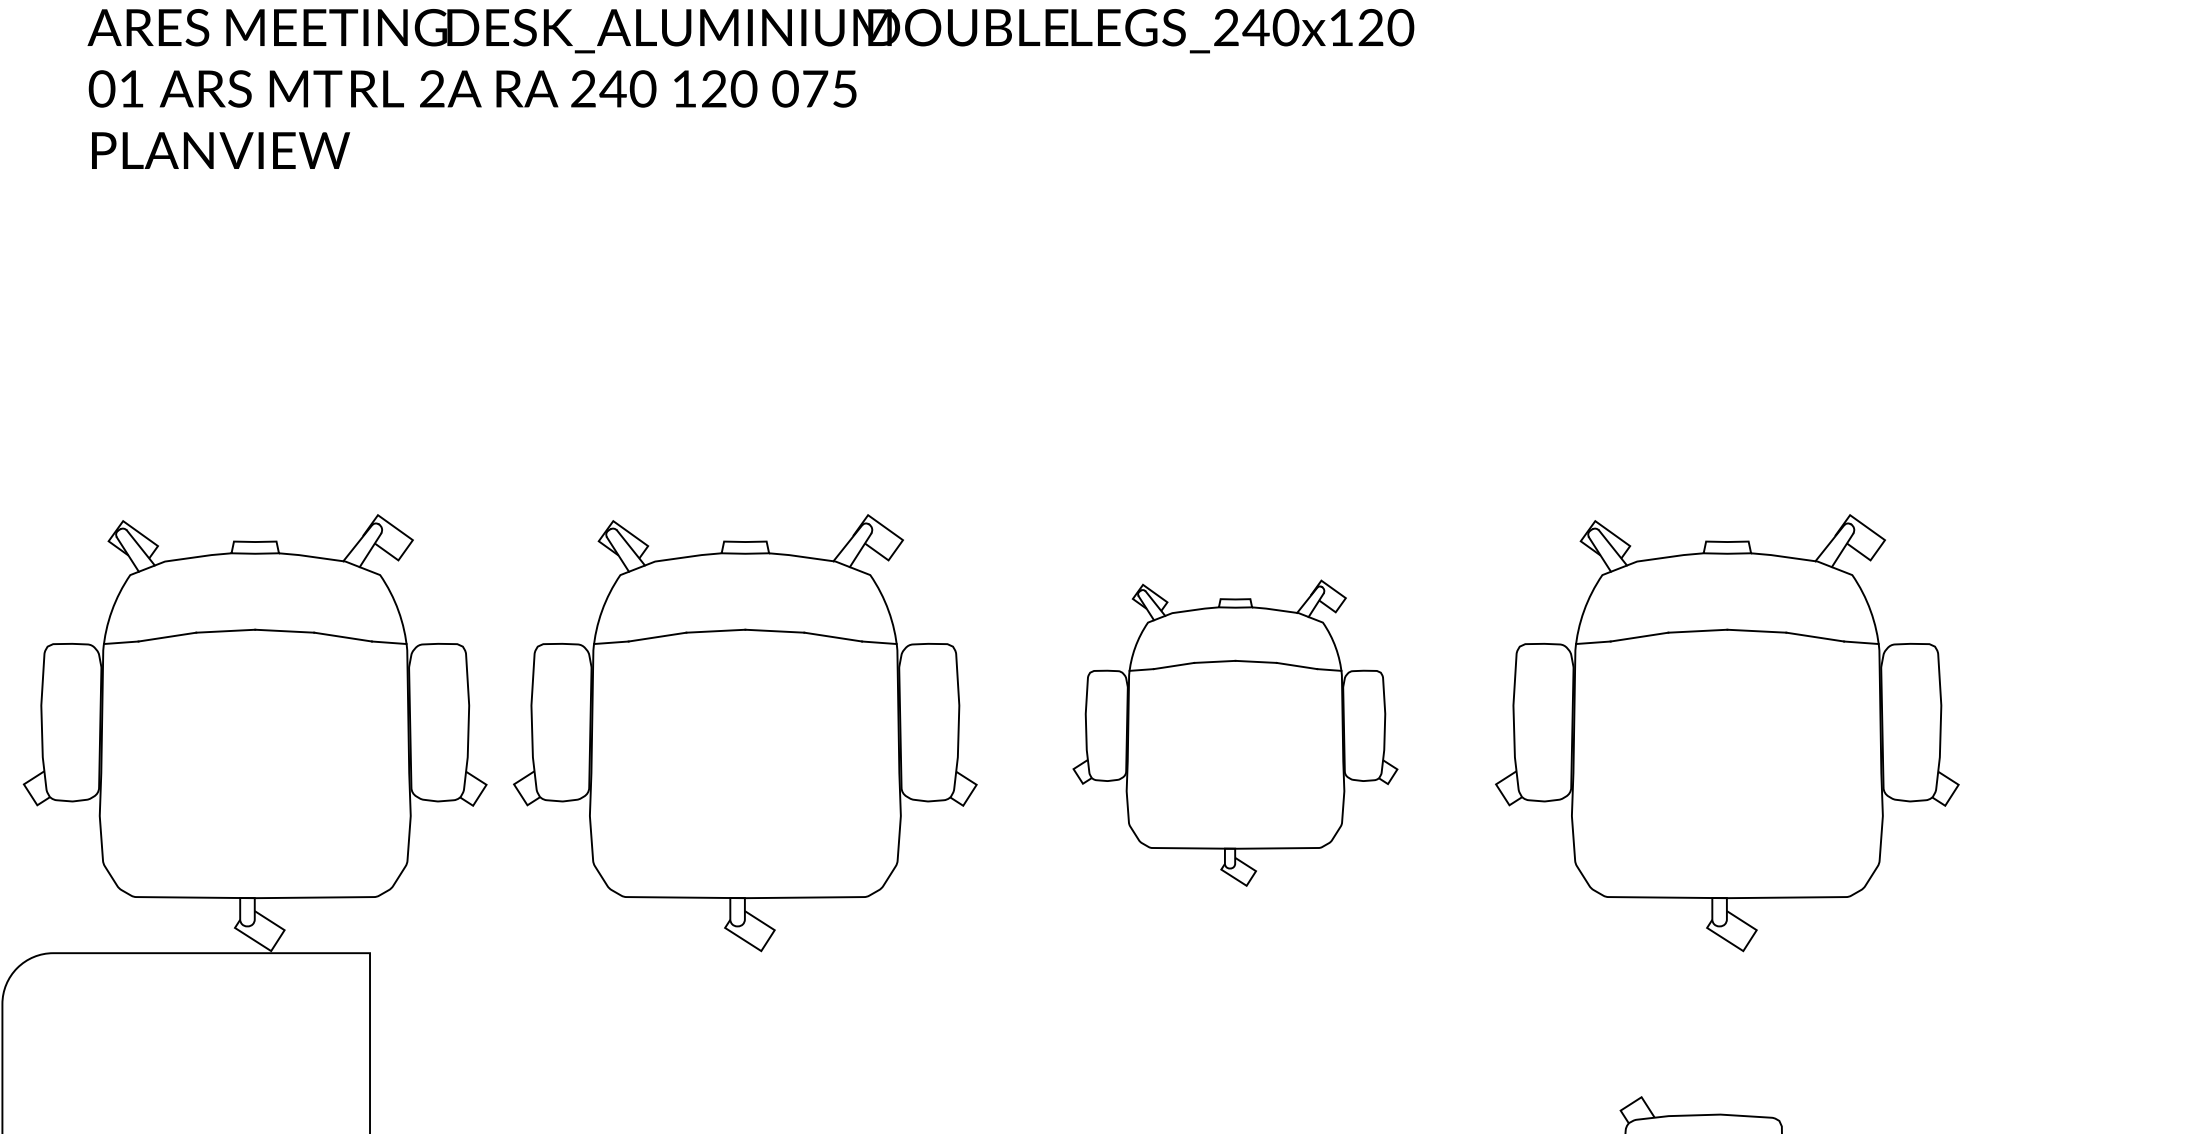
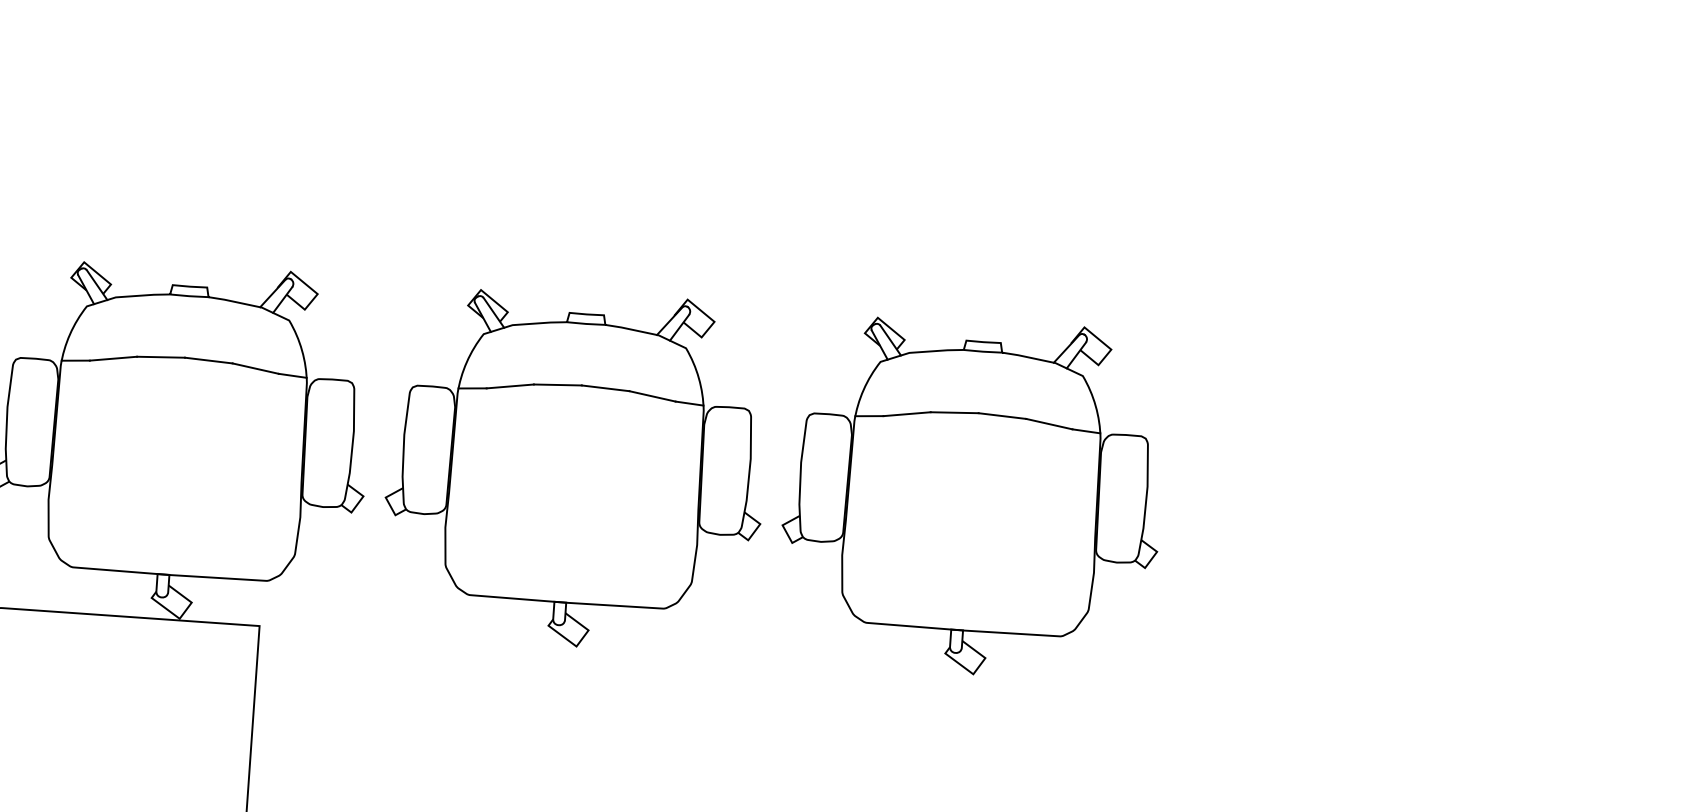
part: (1235, 733) -> (972, 497), size x1.43
part: (1727, 733) -> (1371, 525), removed

